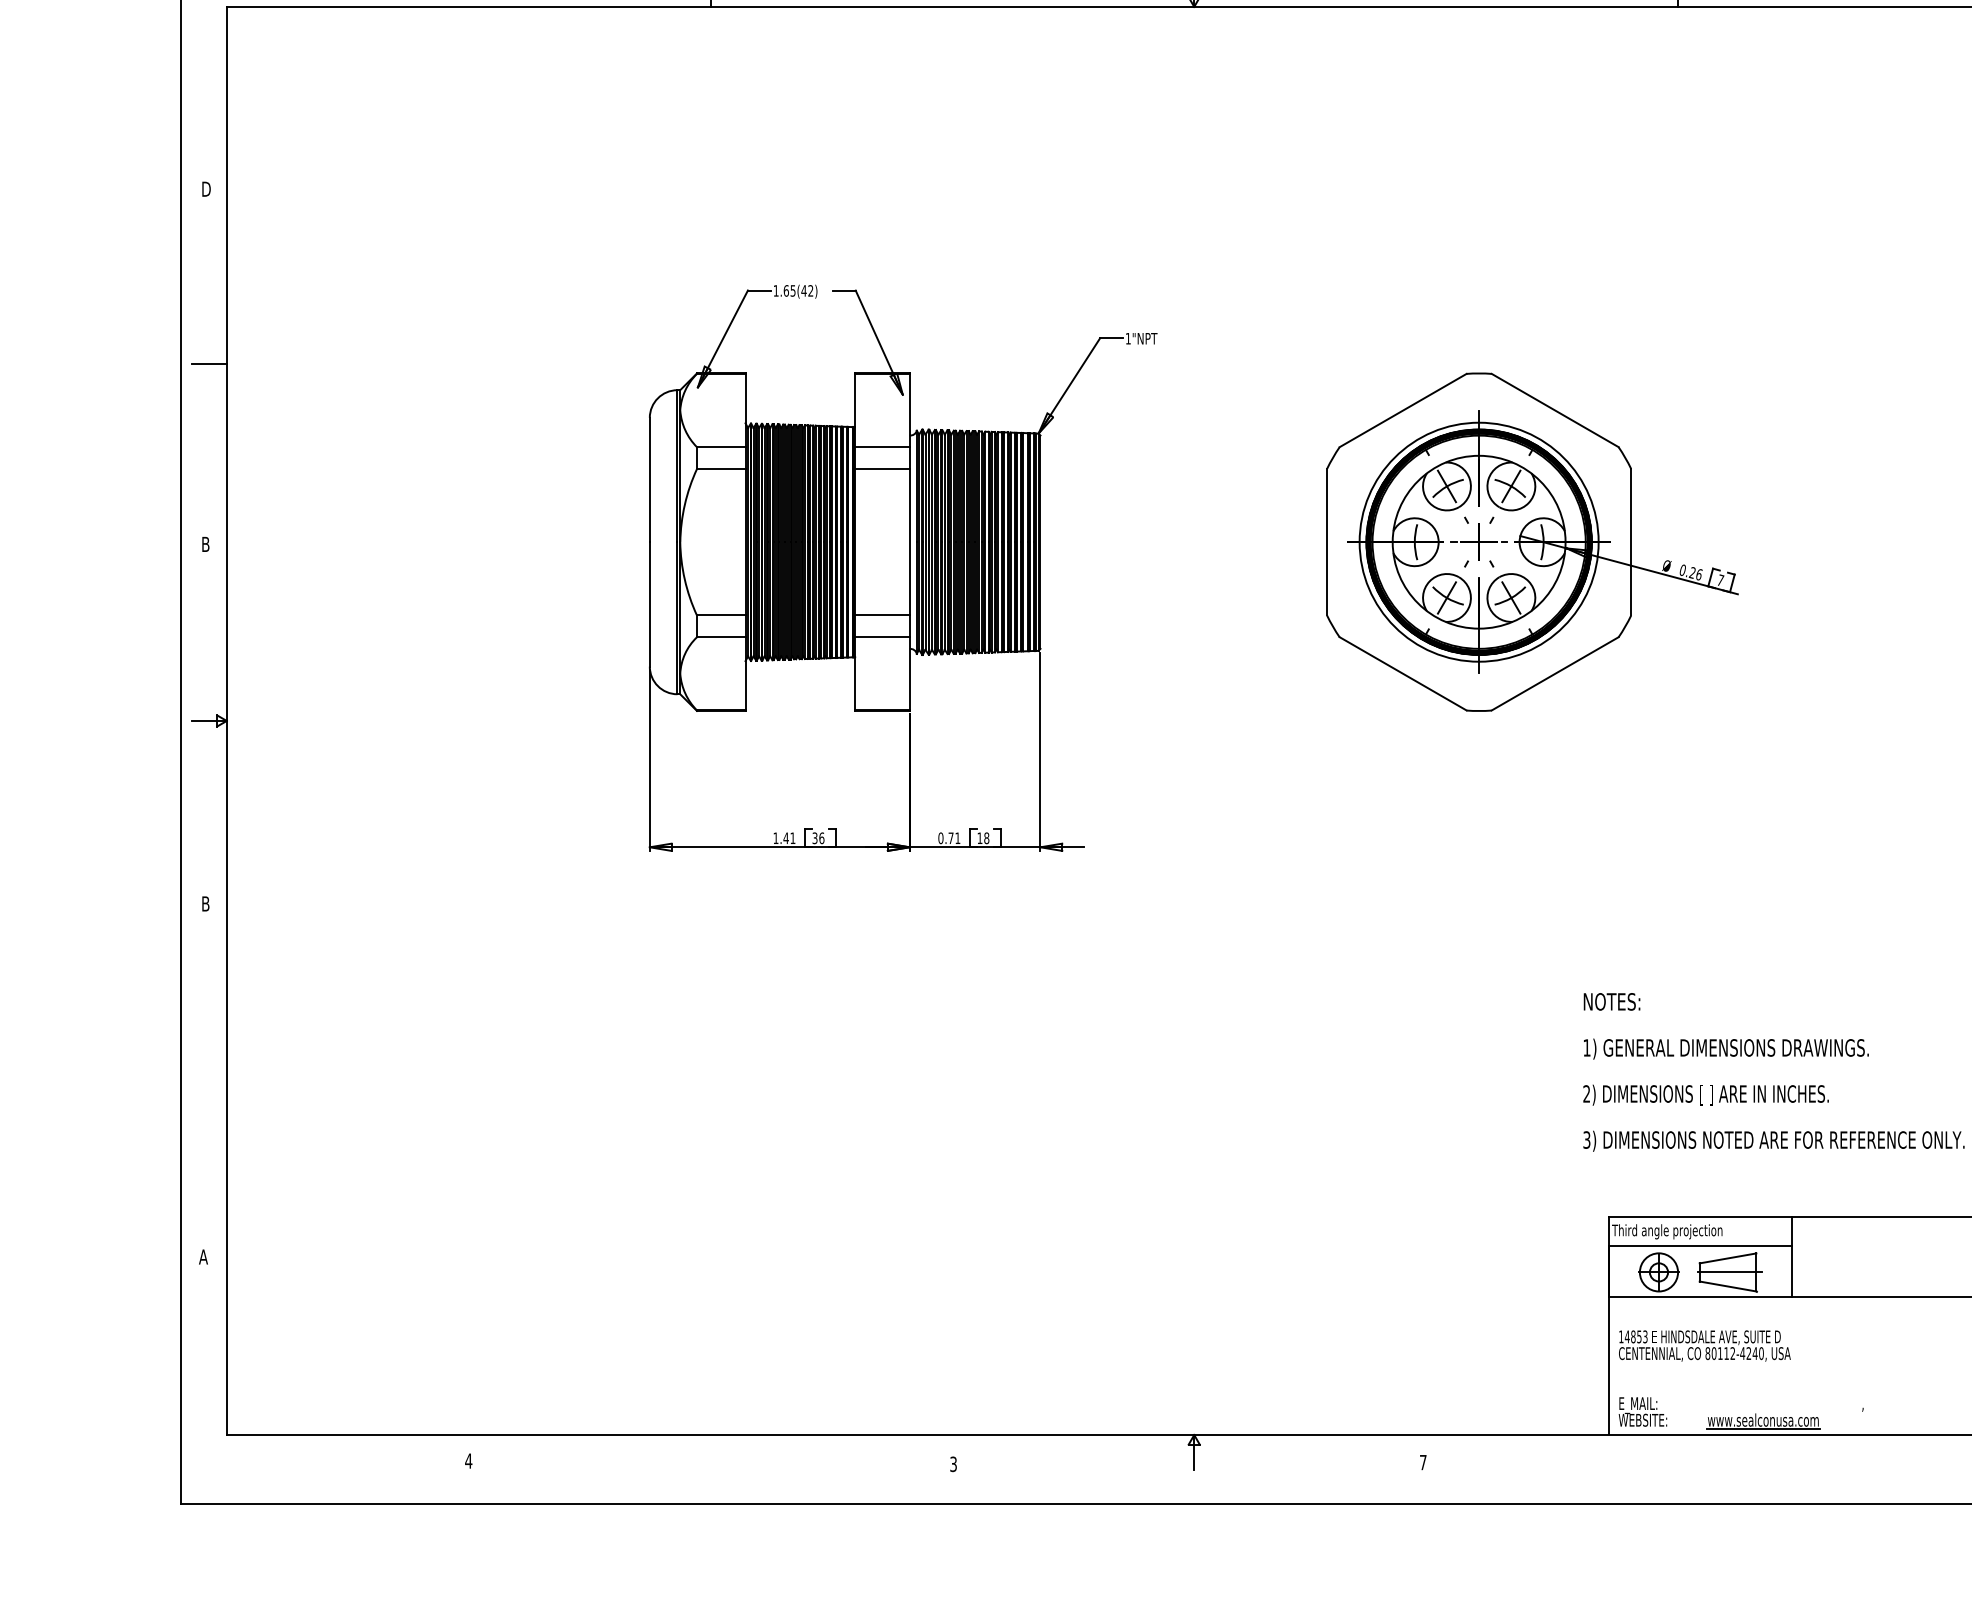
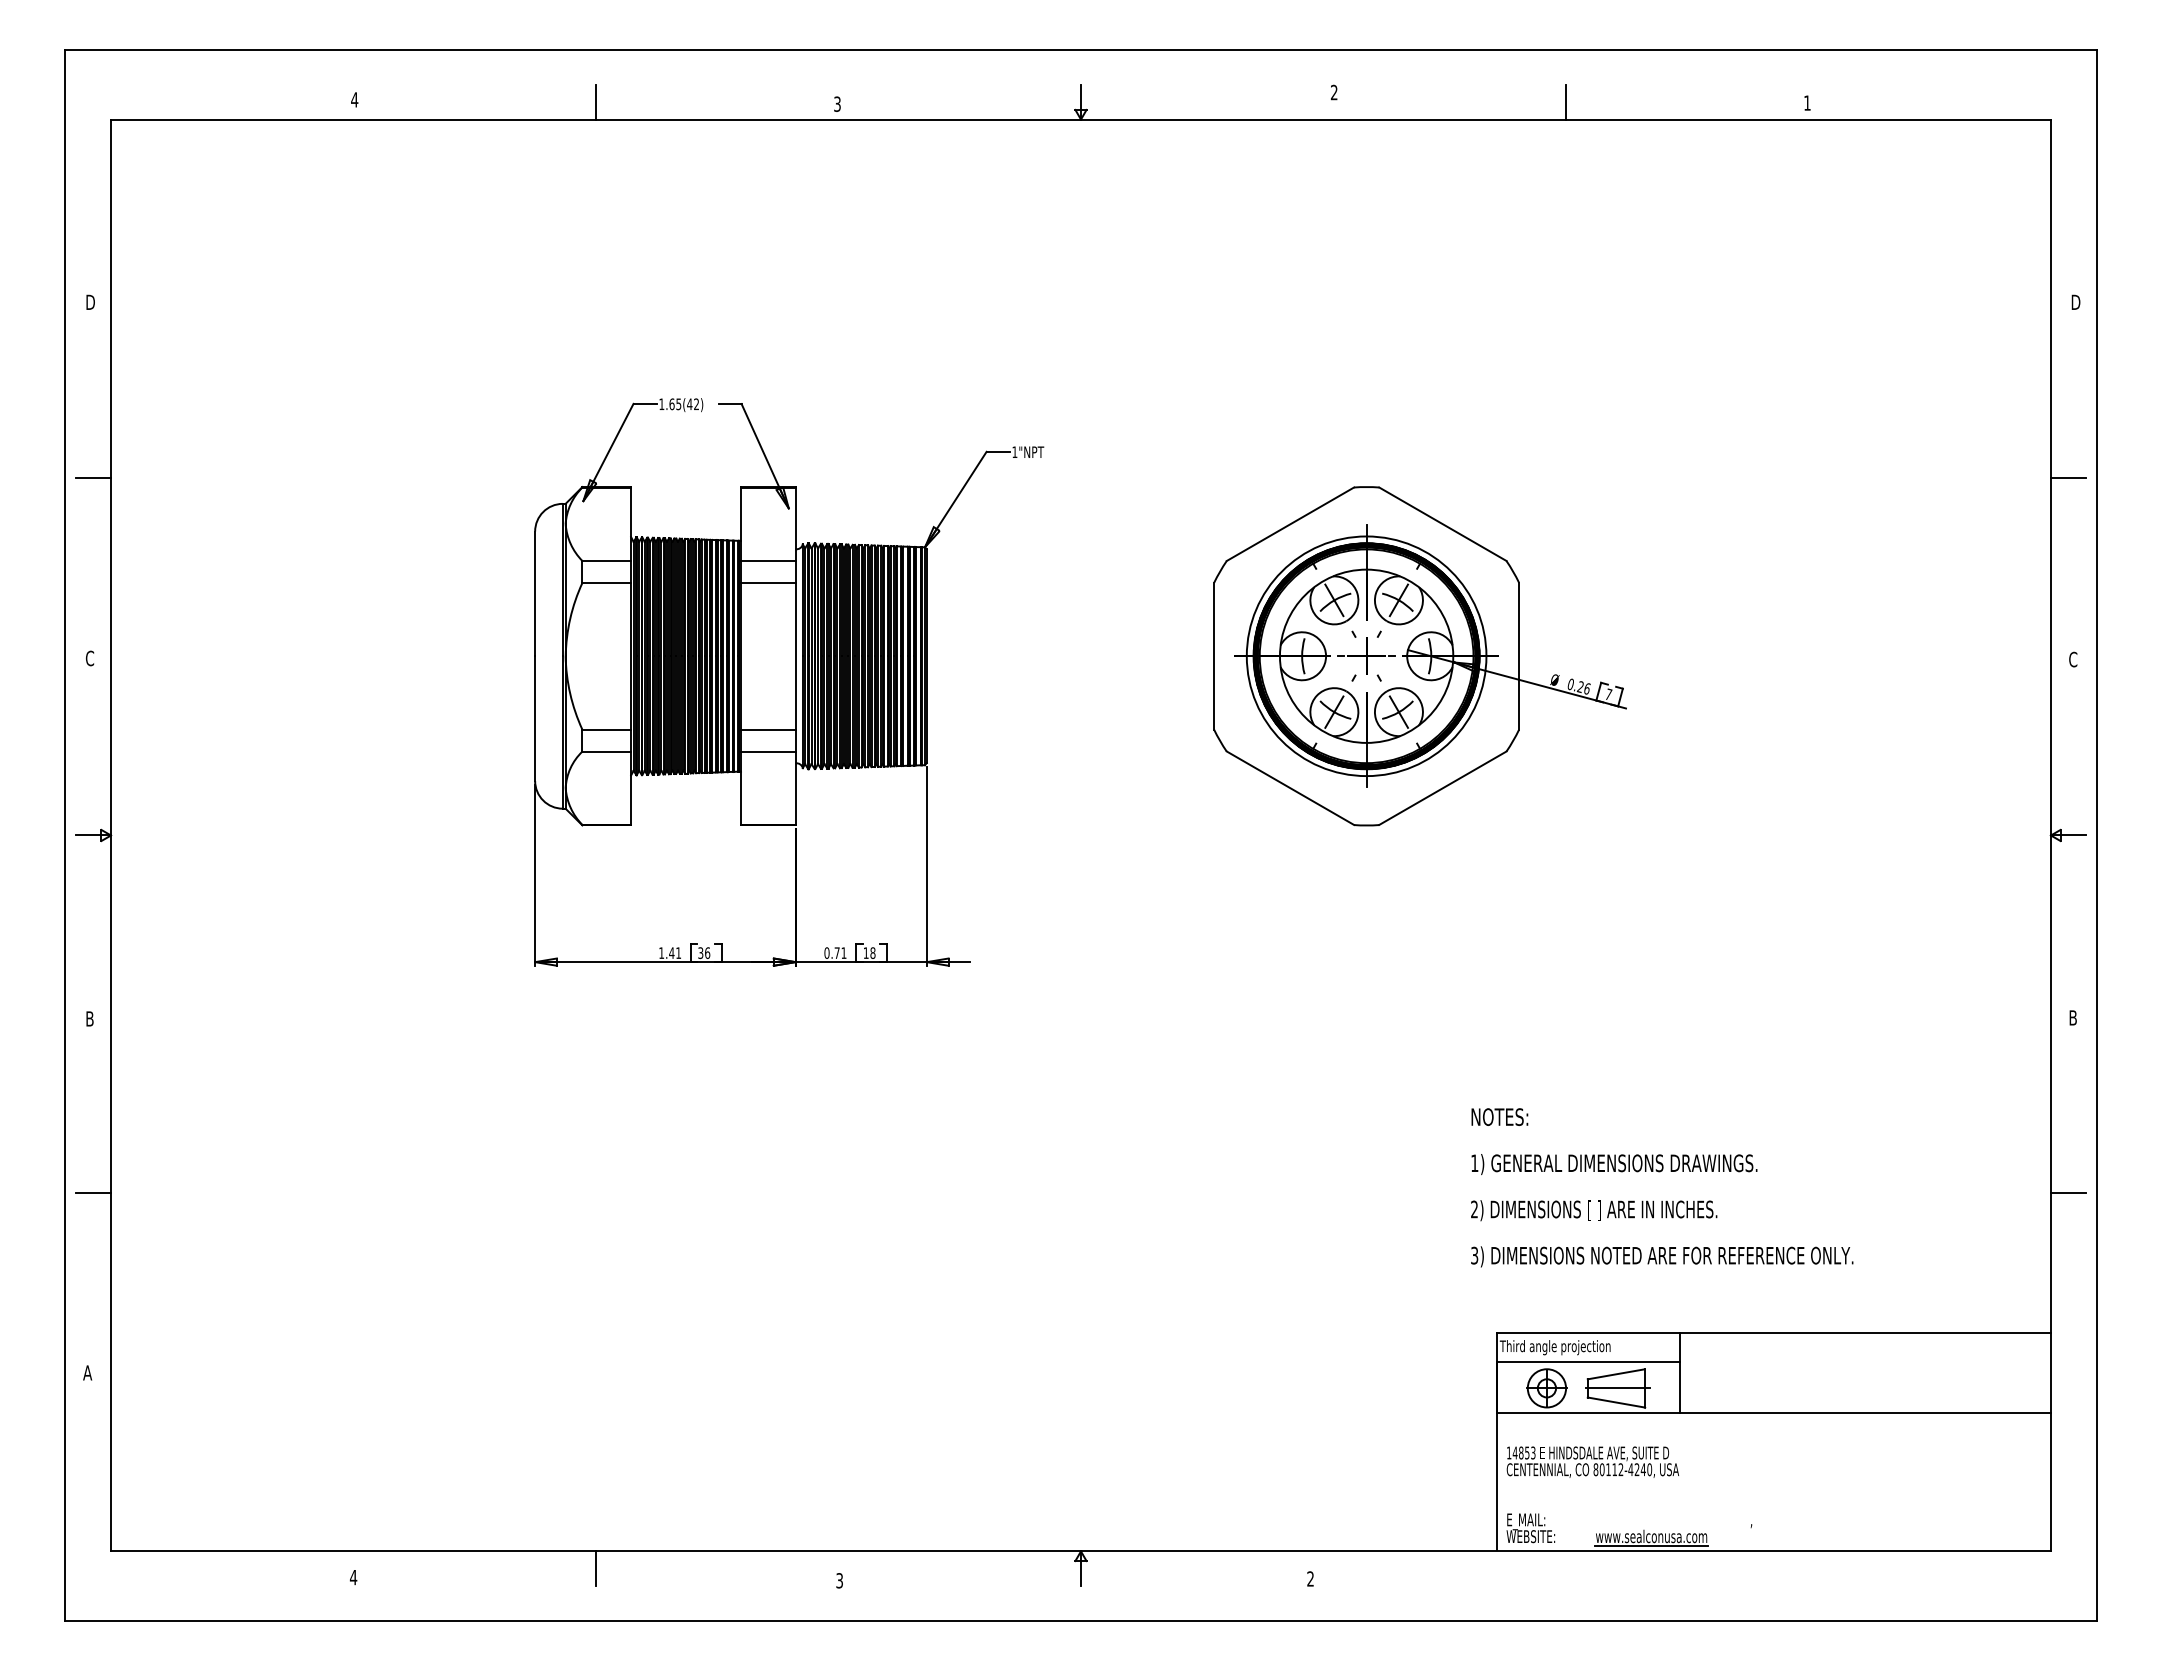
text: (205, 544) -> (89, 658), B -> C
line: (209, 1078) -> (93, 1193), added
line: (711, 1452) -> (596, 1568), added
text: (1423, 1462) -> (1310, 1578), 7 -> 2

